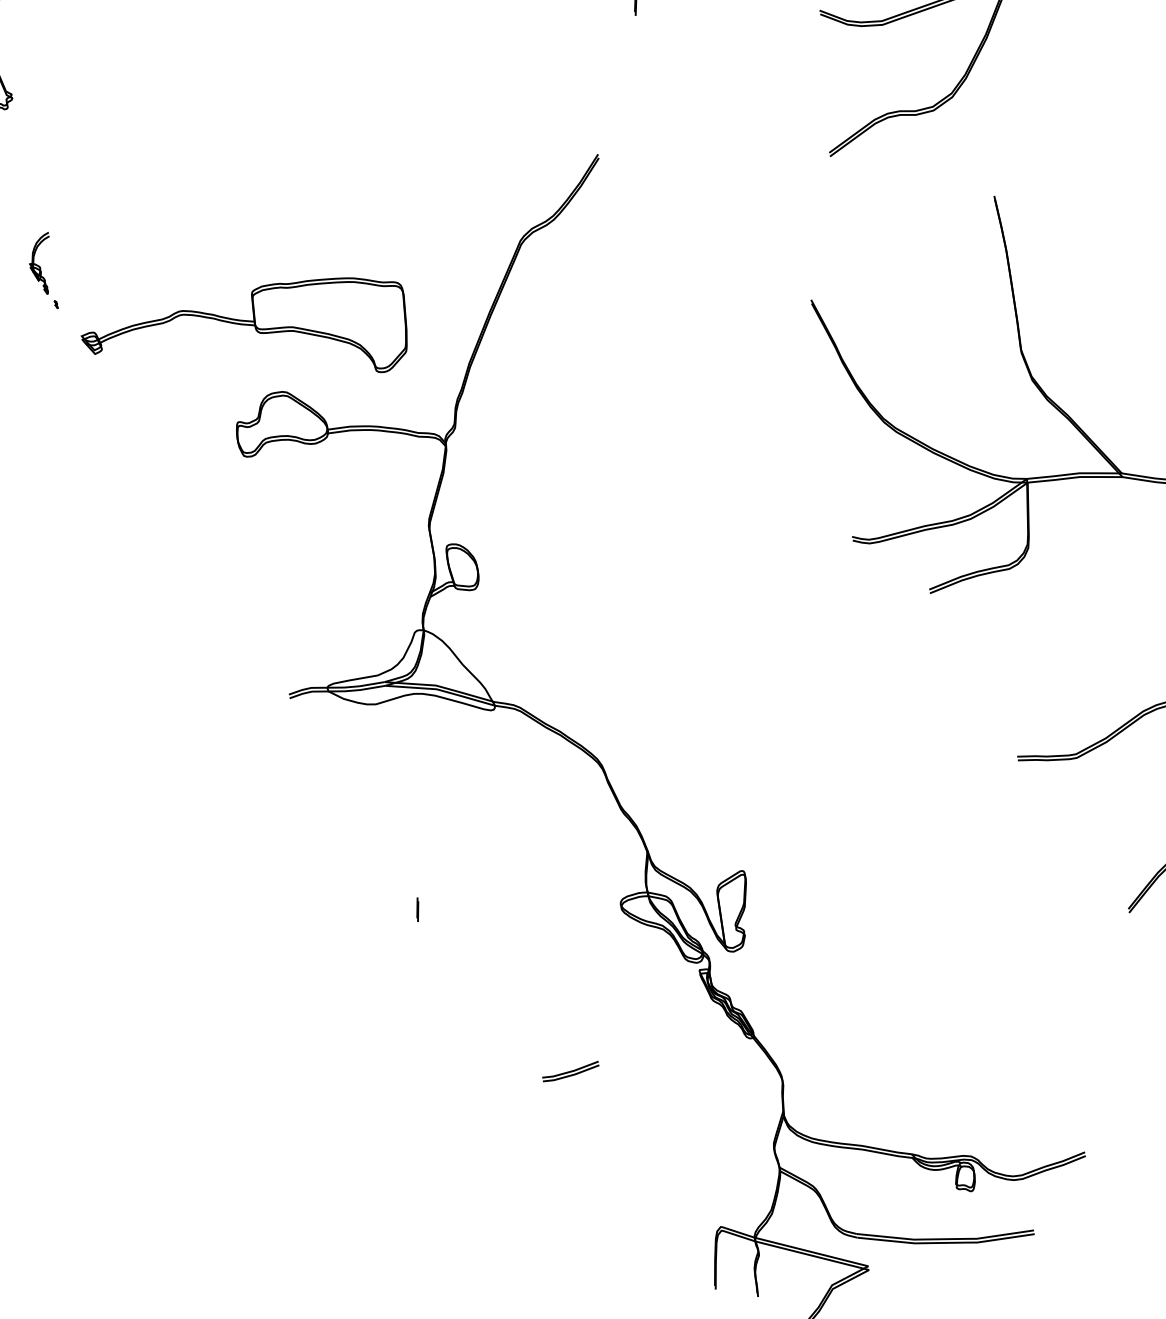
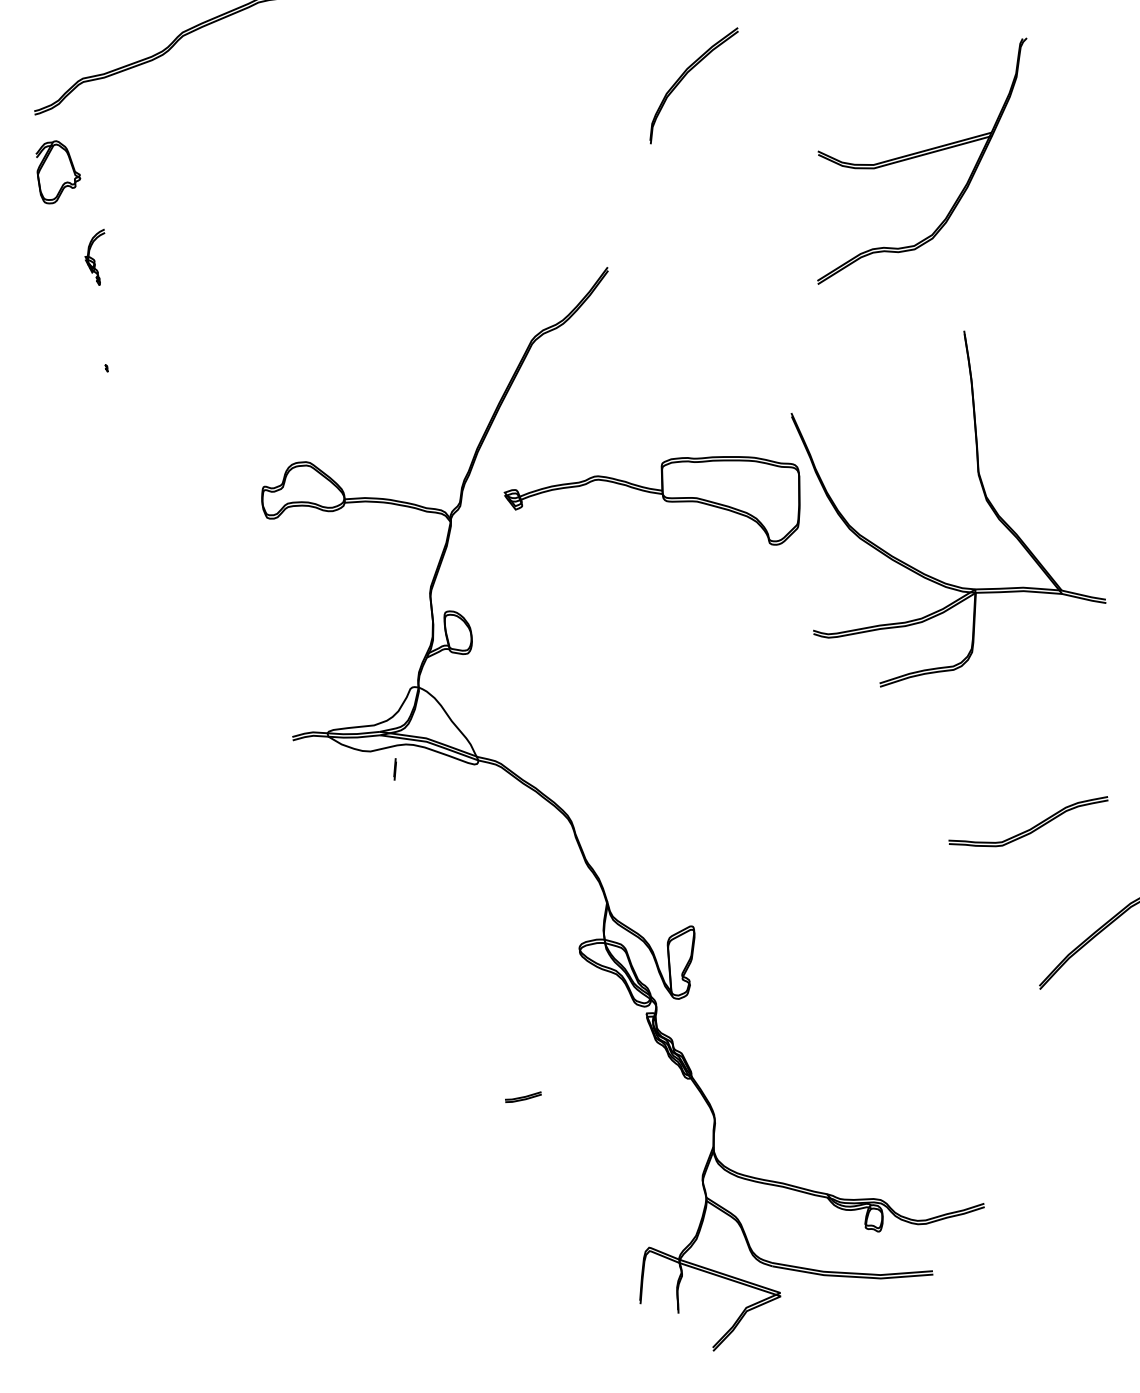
part: (39, 262) -> (94, 256), moved
part: (242, 325) -> (651, 493), moved
line: (417, 909) -> (394, 769), moved
part: (570, 1072) -> (523, 1097), size x0.7

